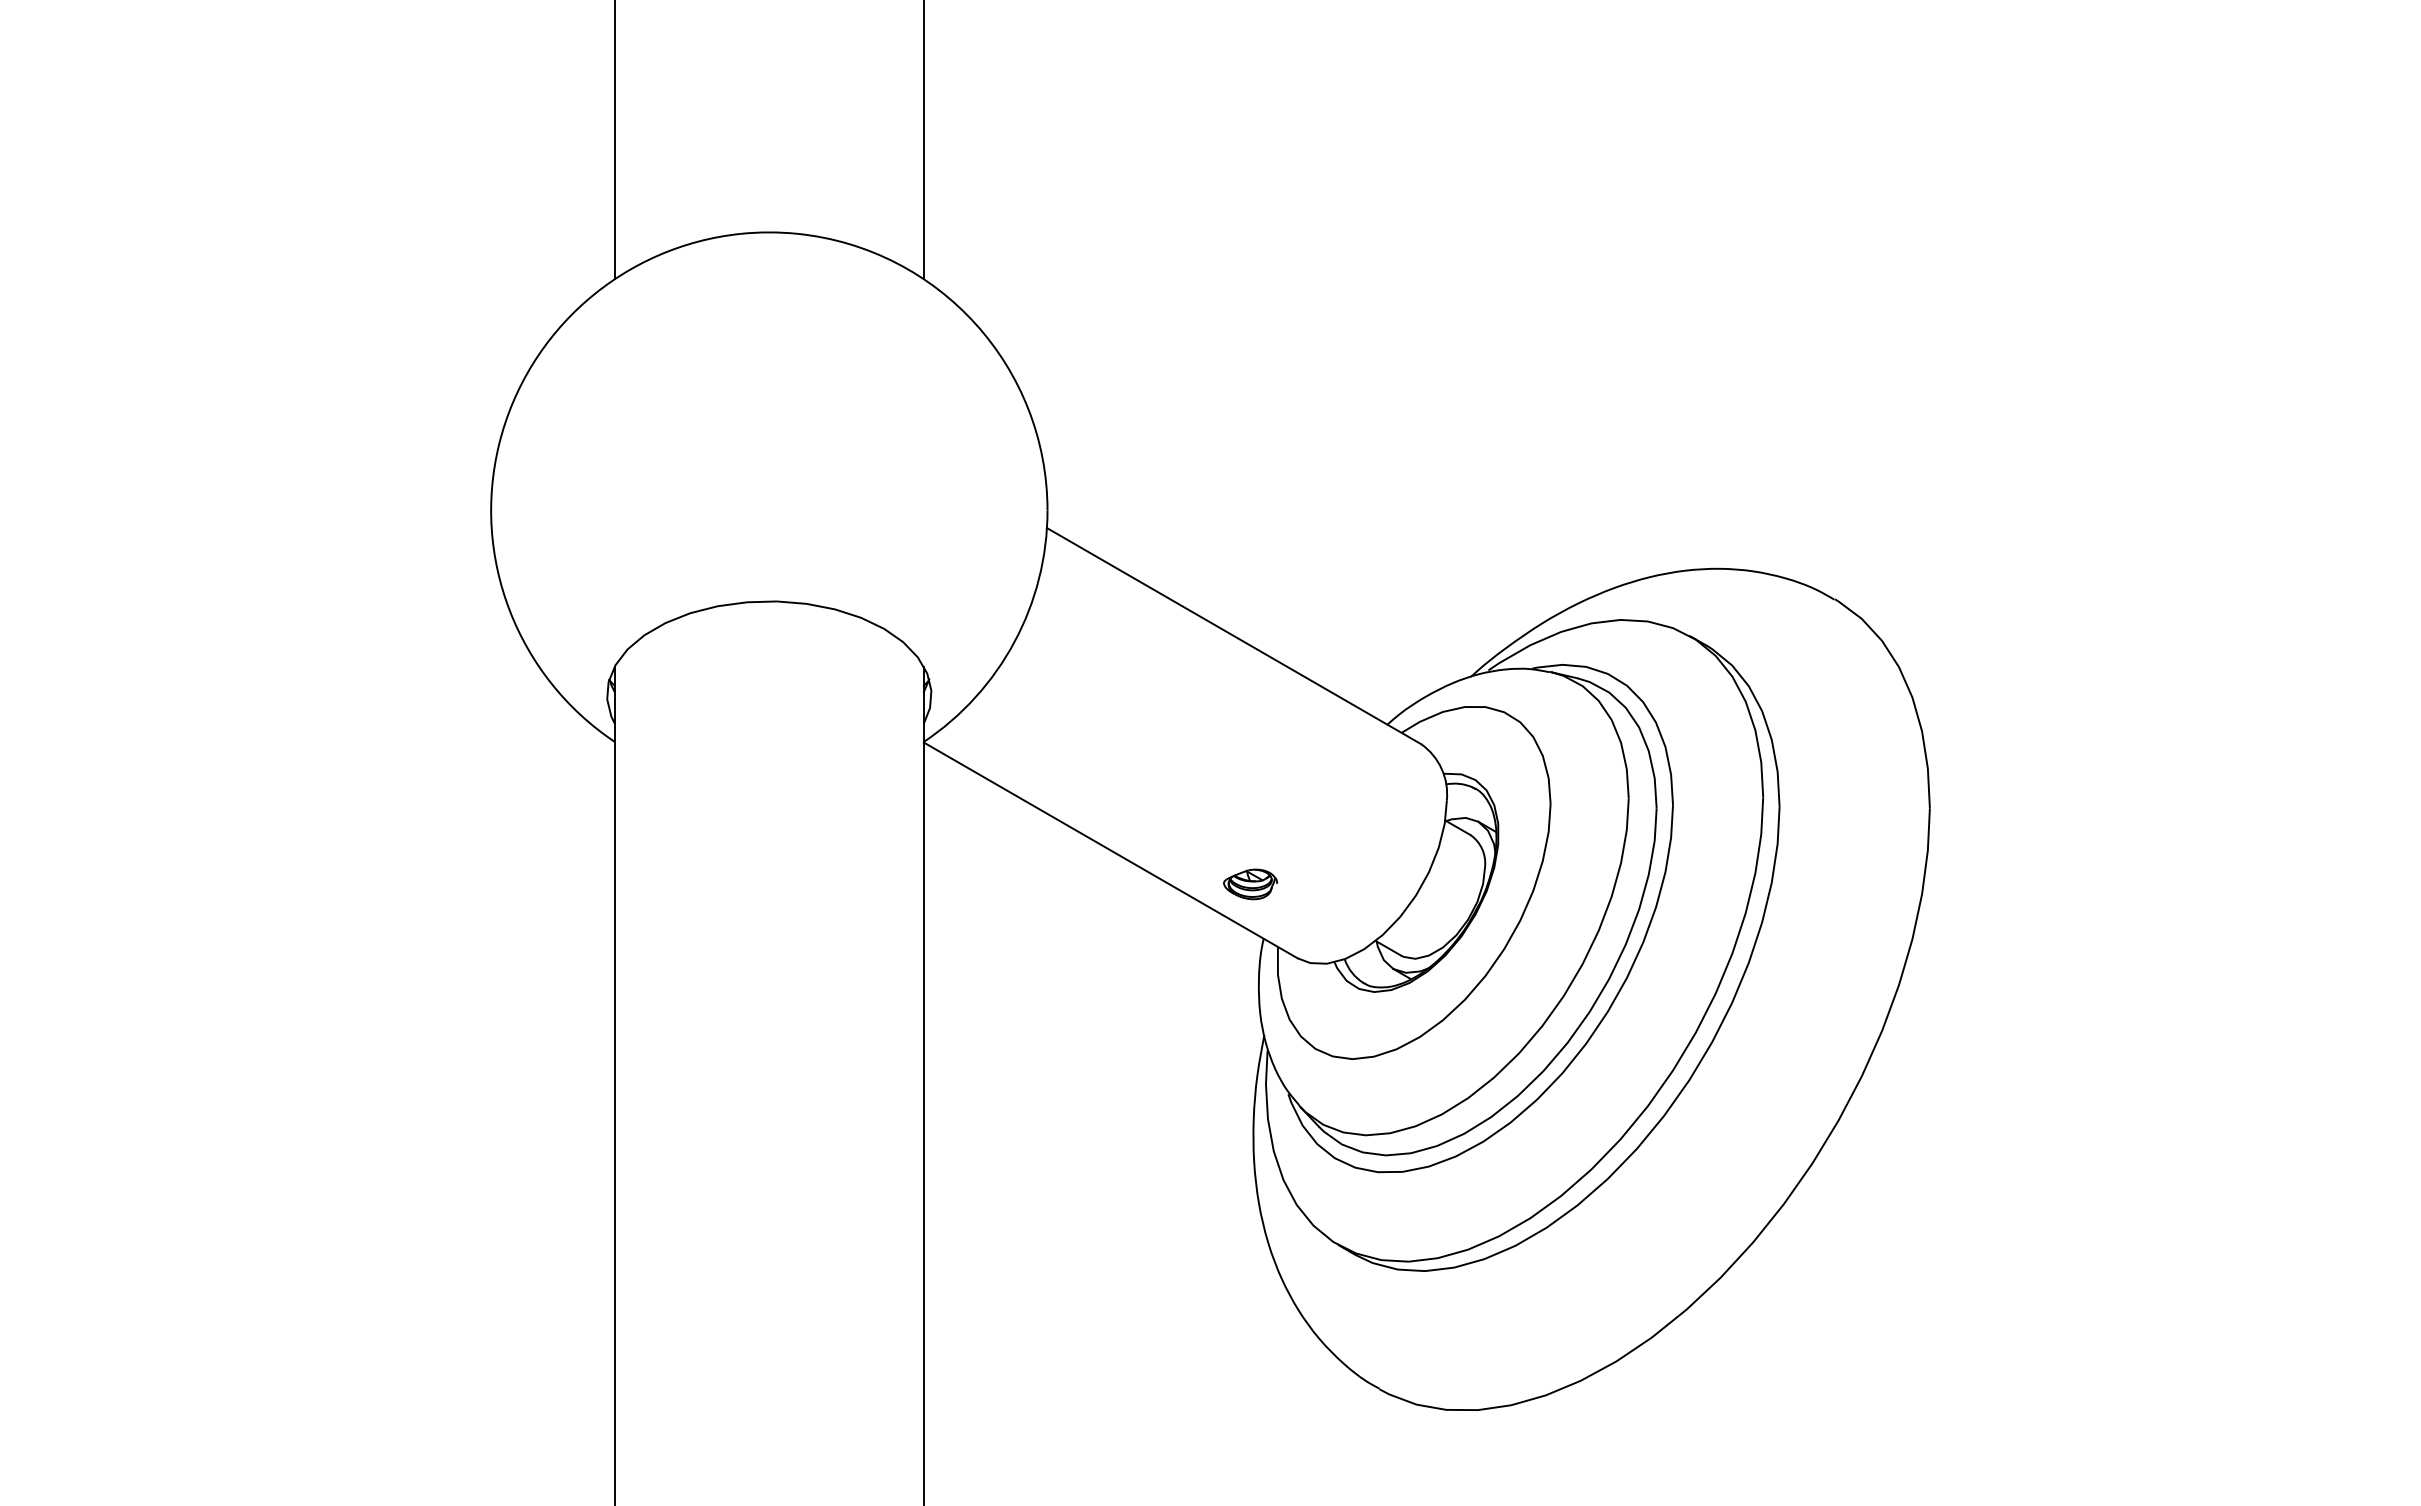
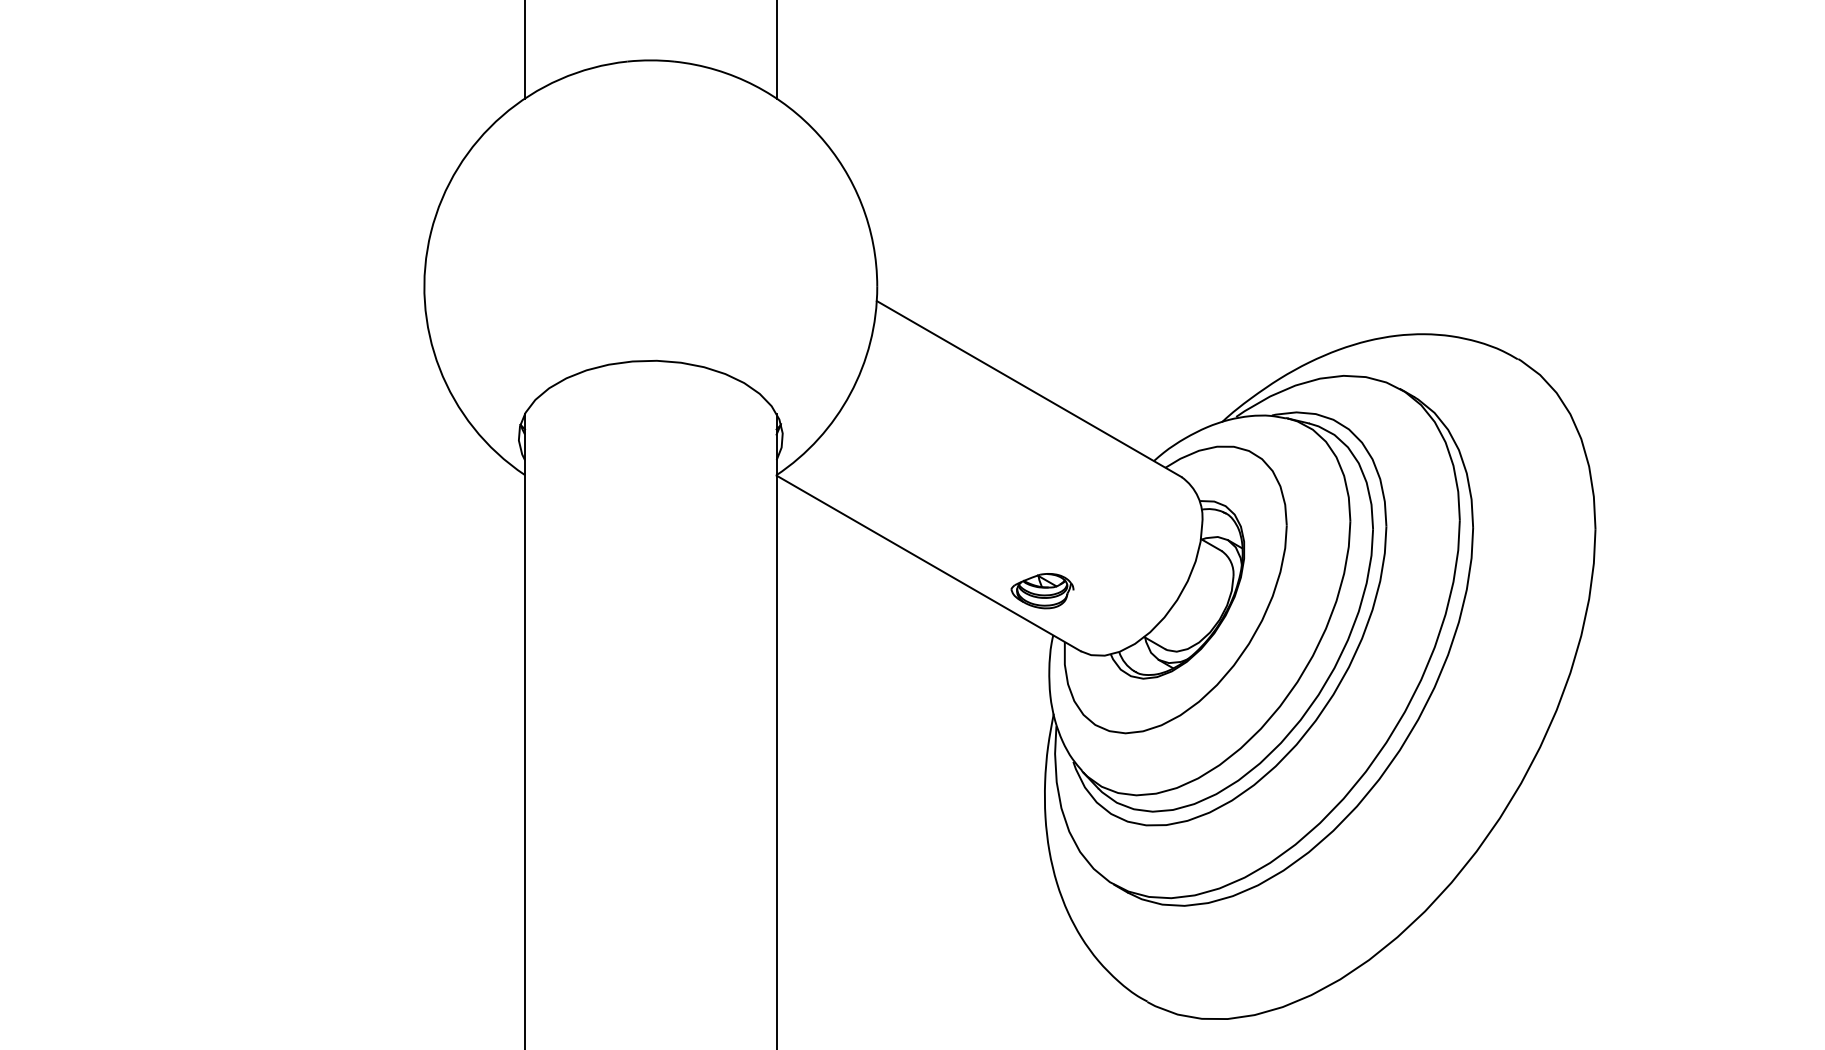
part: (1250, 884) -> (1042, 591), size x1.43

